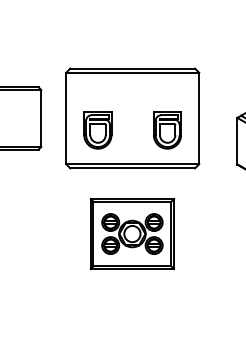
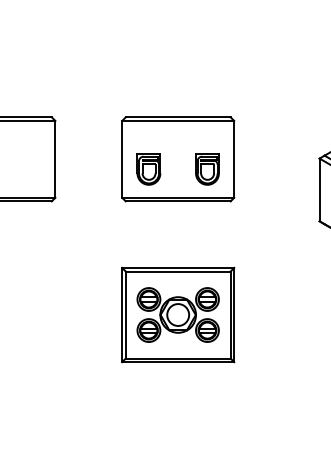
part: (131, 118) -> (176, 159), size x0.62

